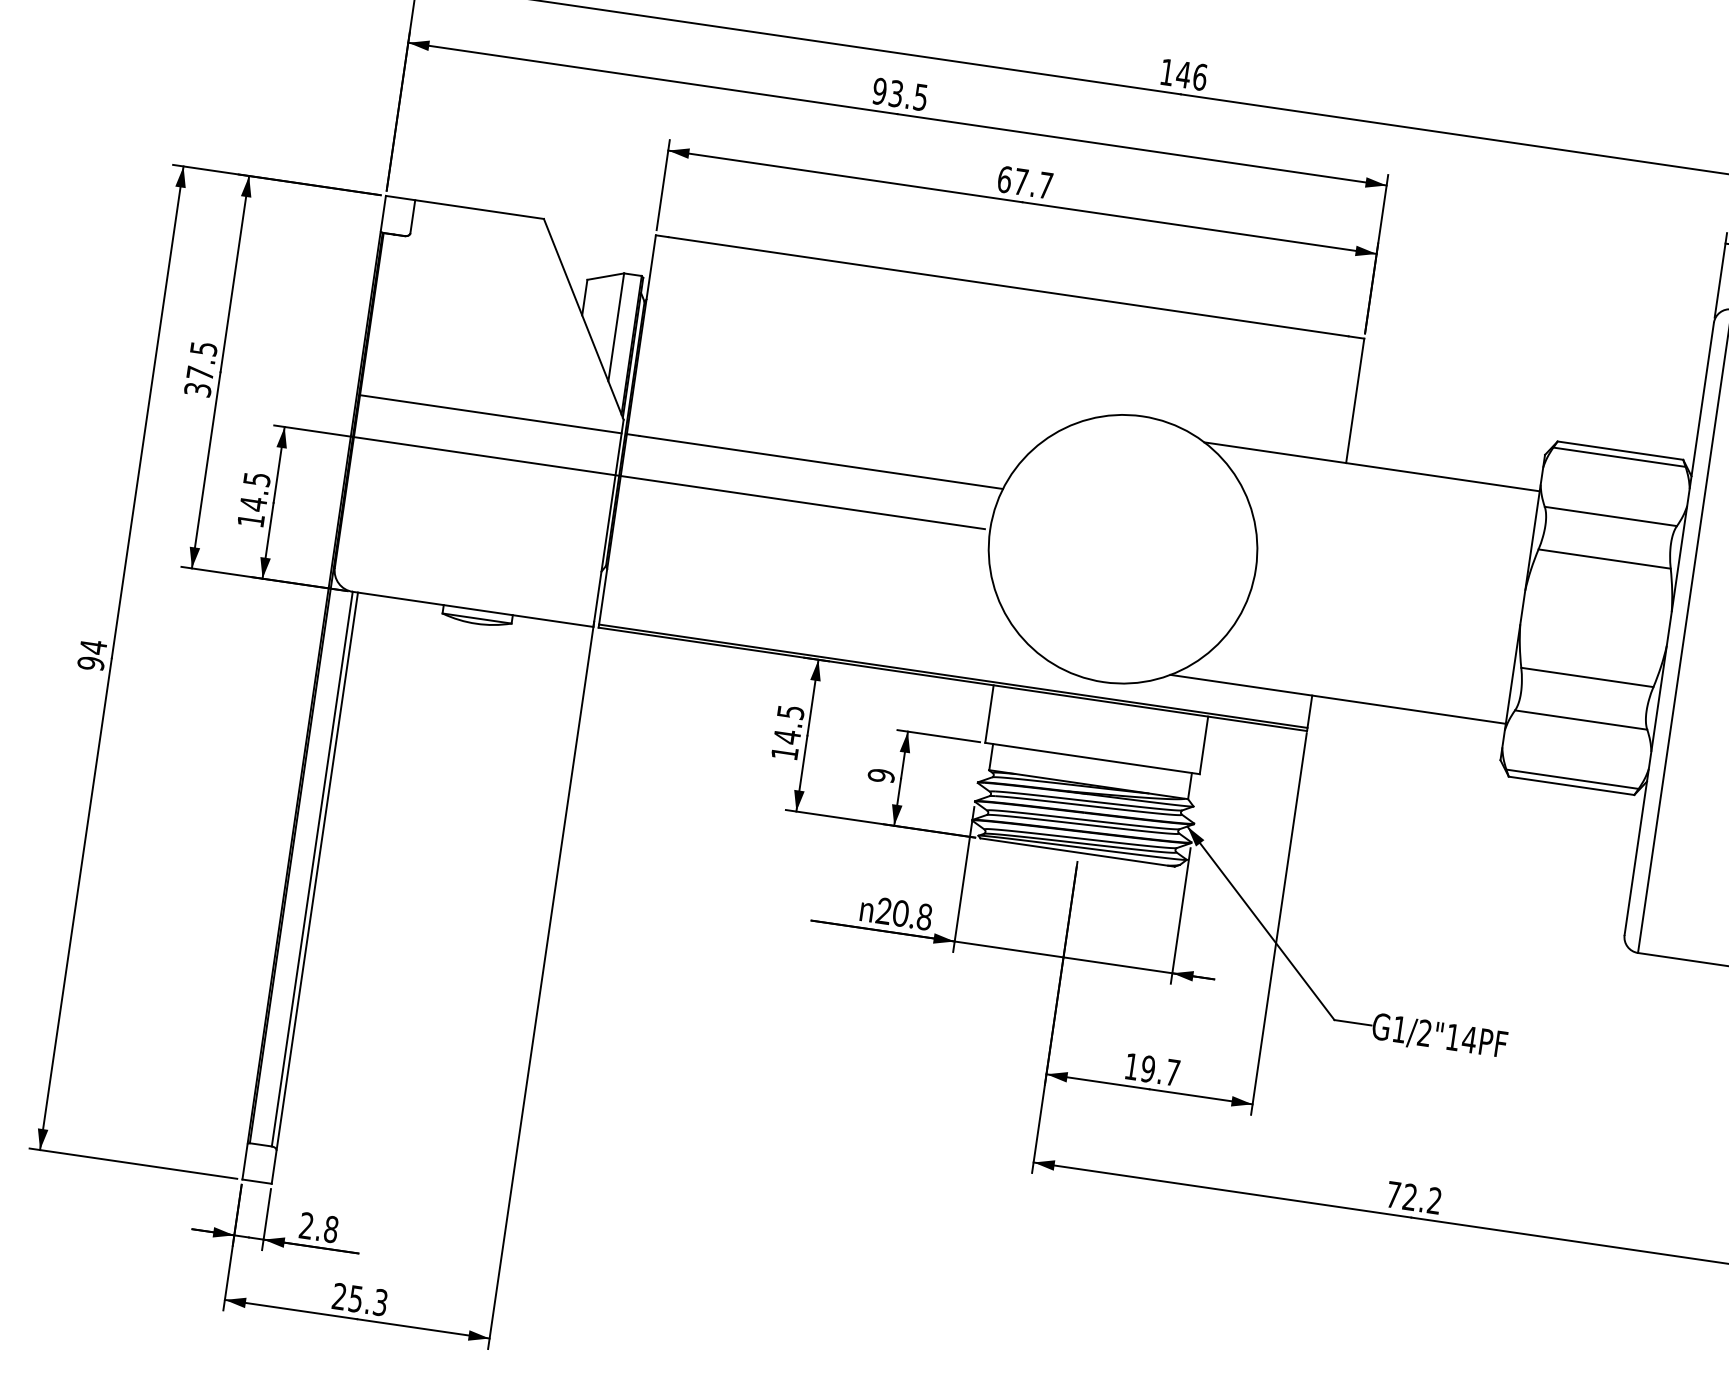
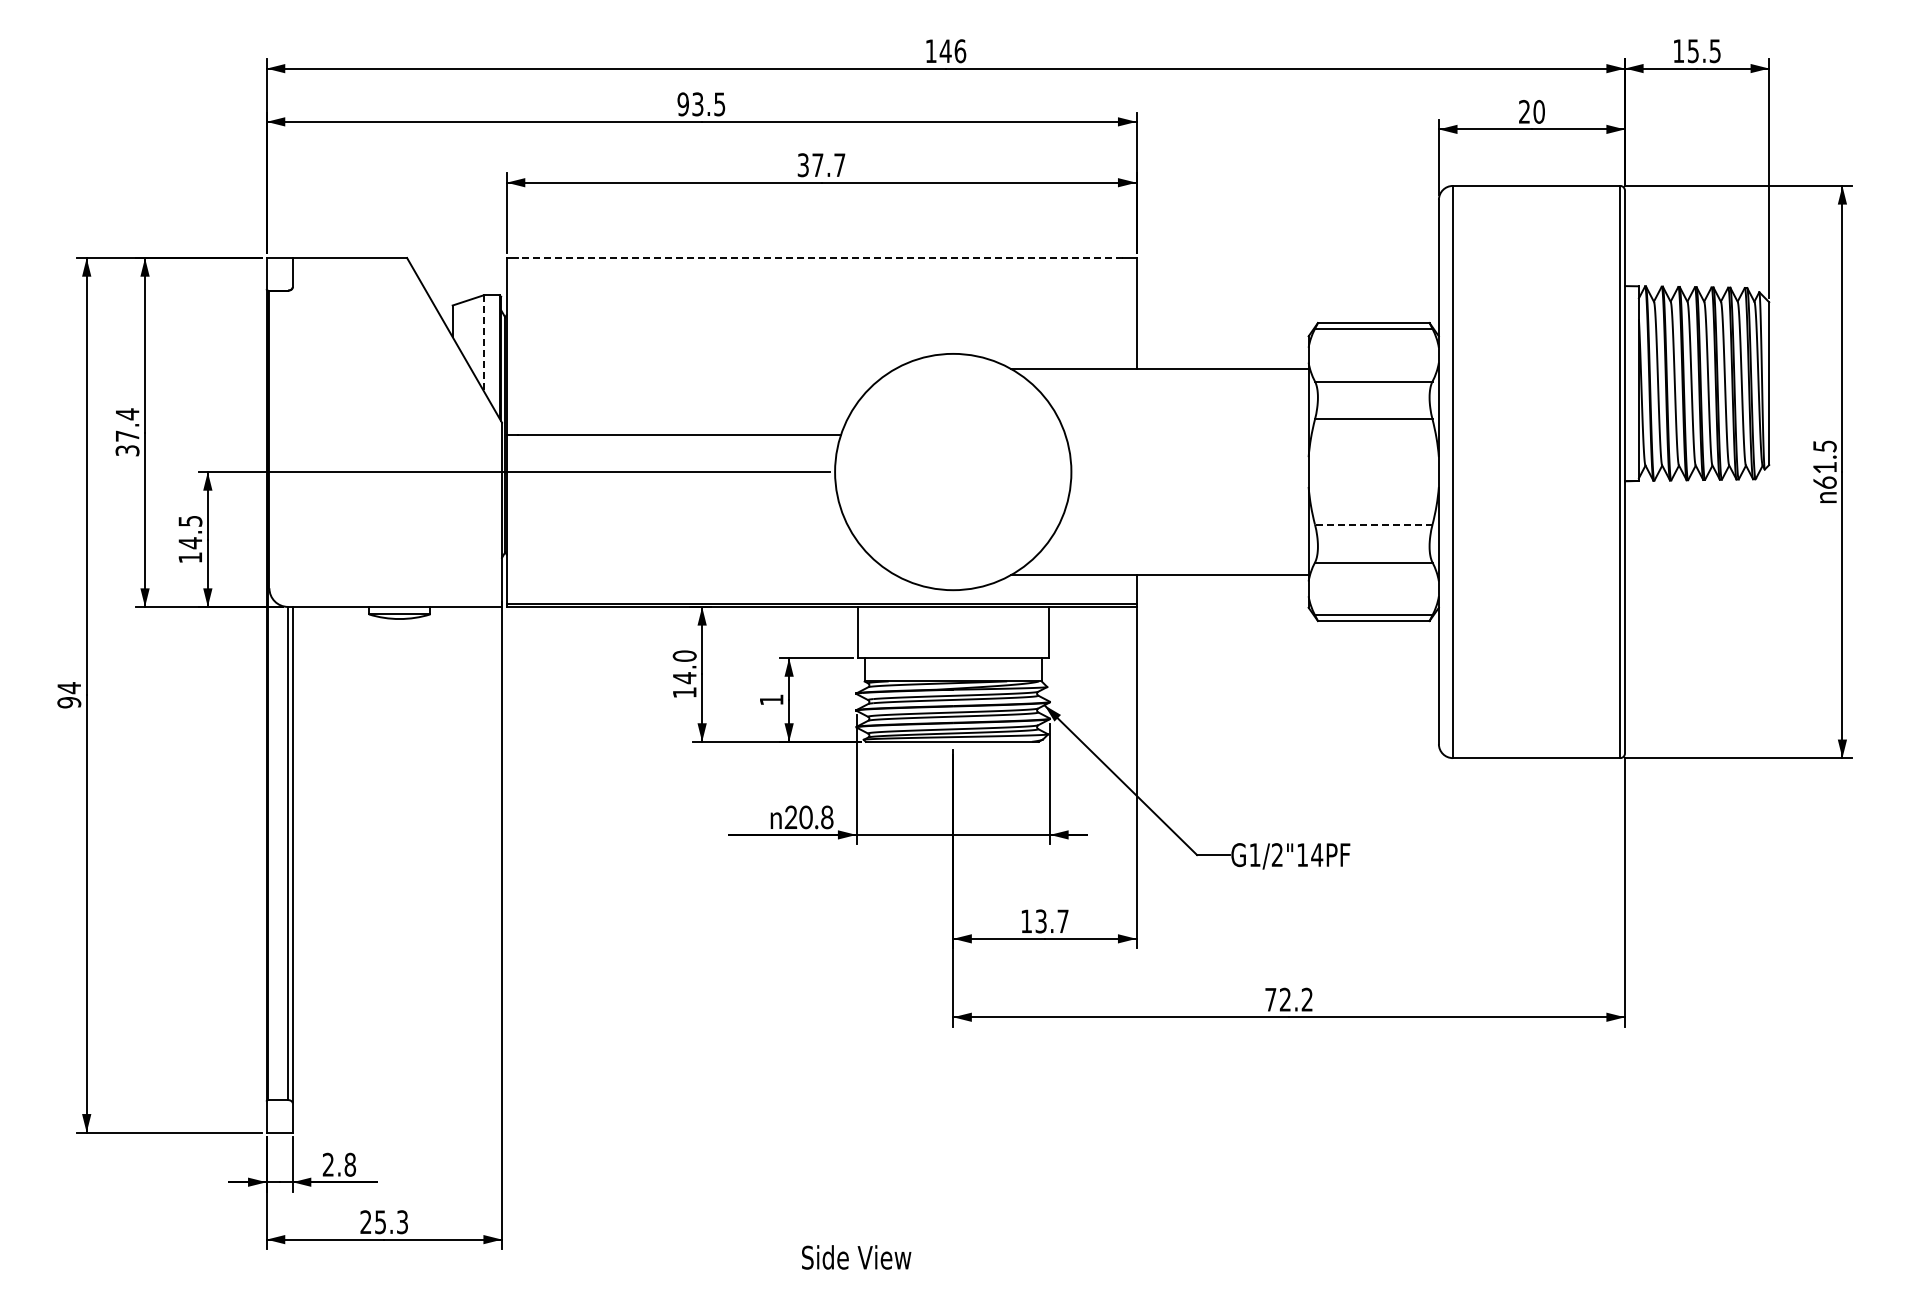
text: (1004, 179) -> (803, 165), 67.7 -> 37.7
line: (1007, 287) -> (819, 258), solid -> dashed
line: (615, 327) -> (483, 343), solid -> dashed
text: (203, 349) -> (127, 414), 37.5 -> 37.4
line: (490, 413) -> (385, 434), removed
line: (1587, 677) -> (1373, 524), solid -> dashed
text: (790, 711) -> (684, 655), 14.5 -> 14.0
text: (881, 775) -> (771, 699), 9 -> 1
text: (1147, 1069) -> (1040, 921), 19.7 -> 13.7

